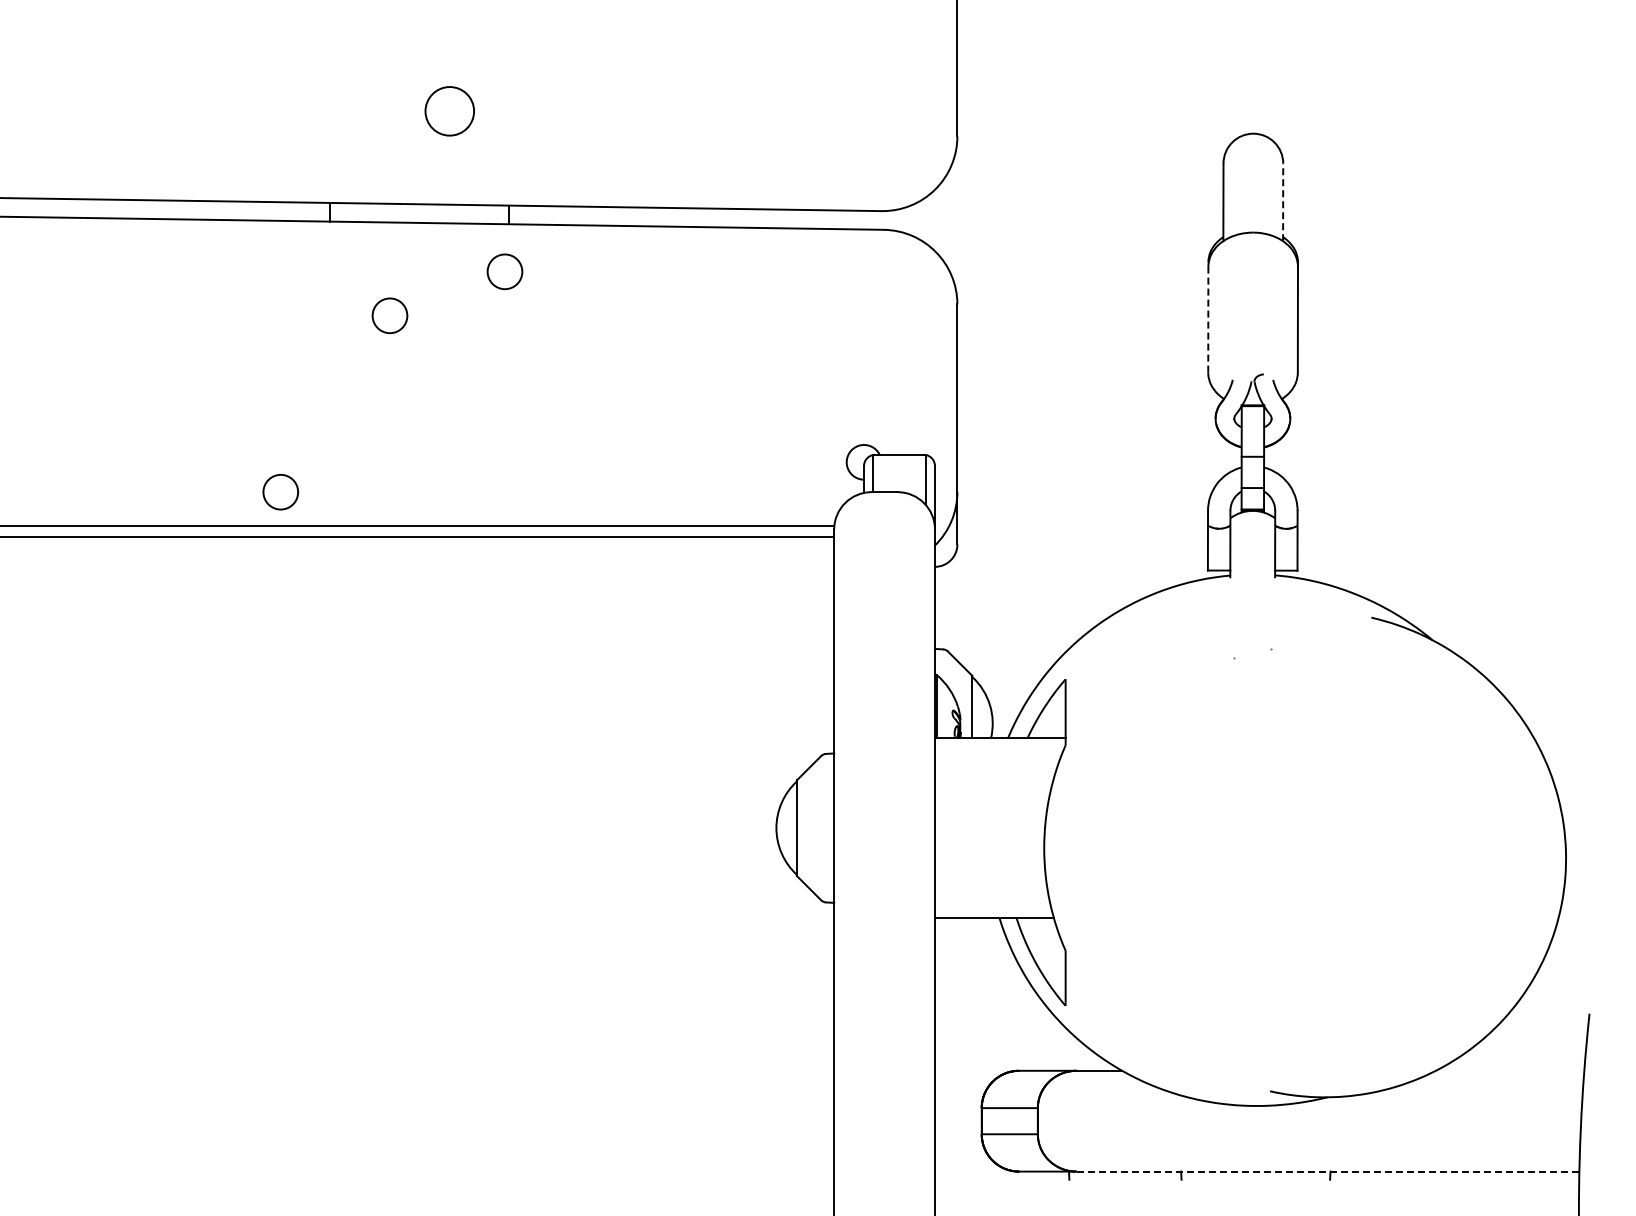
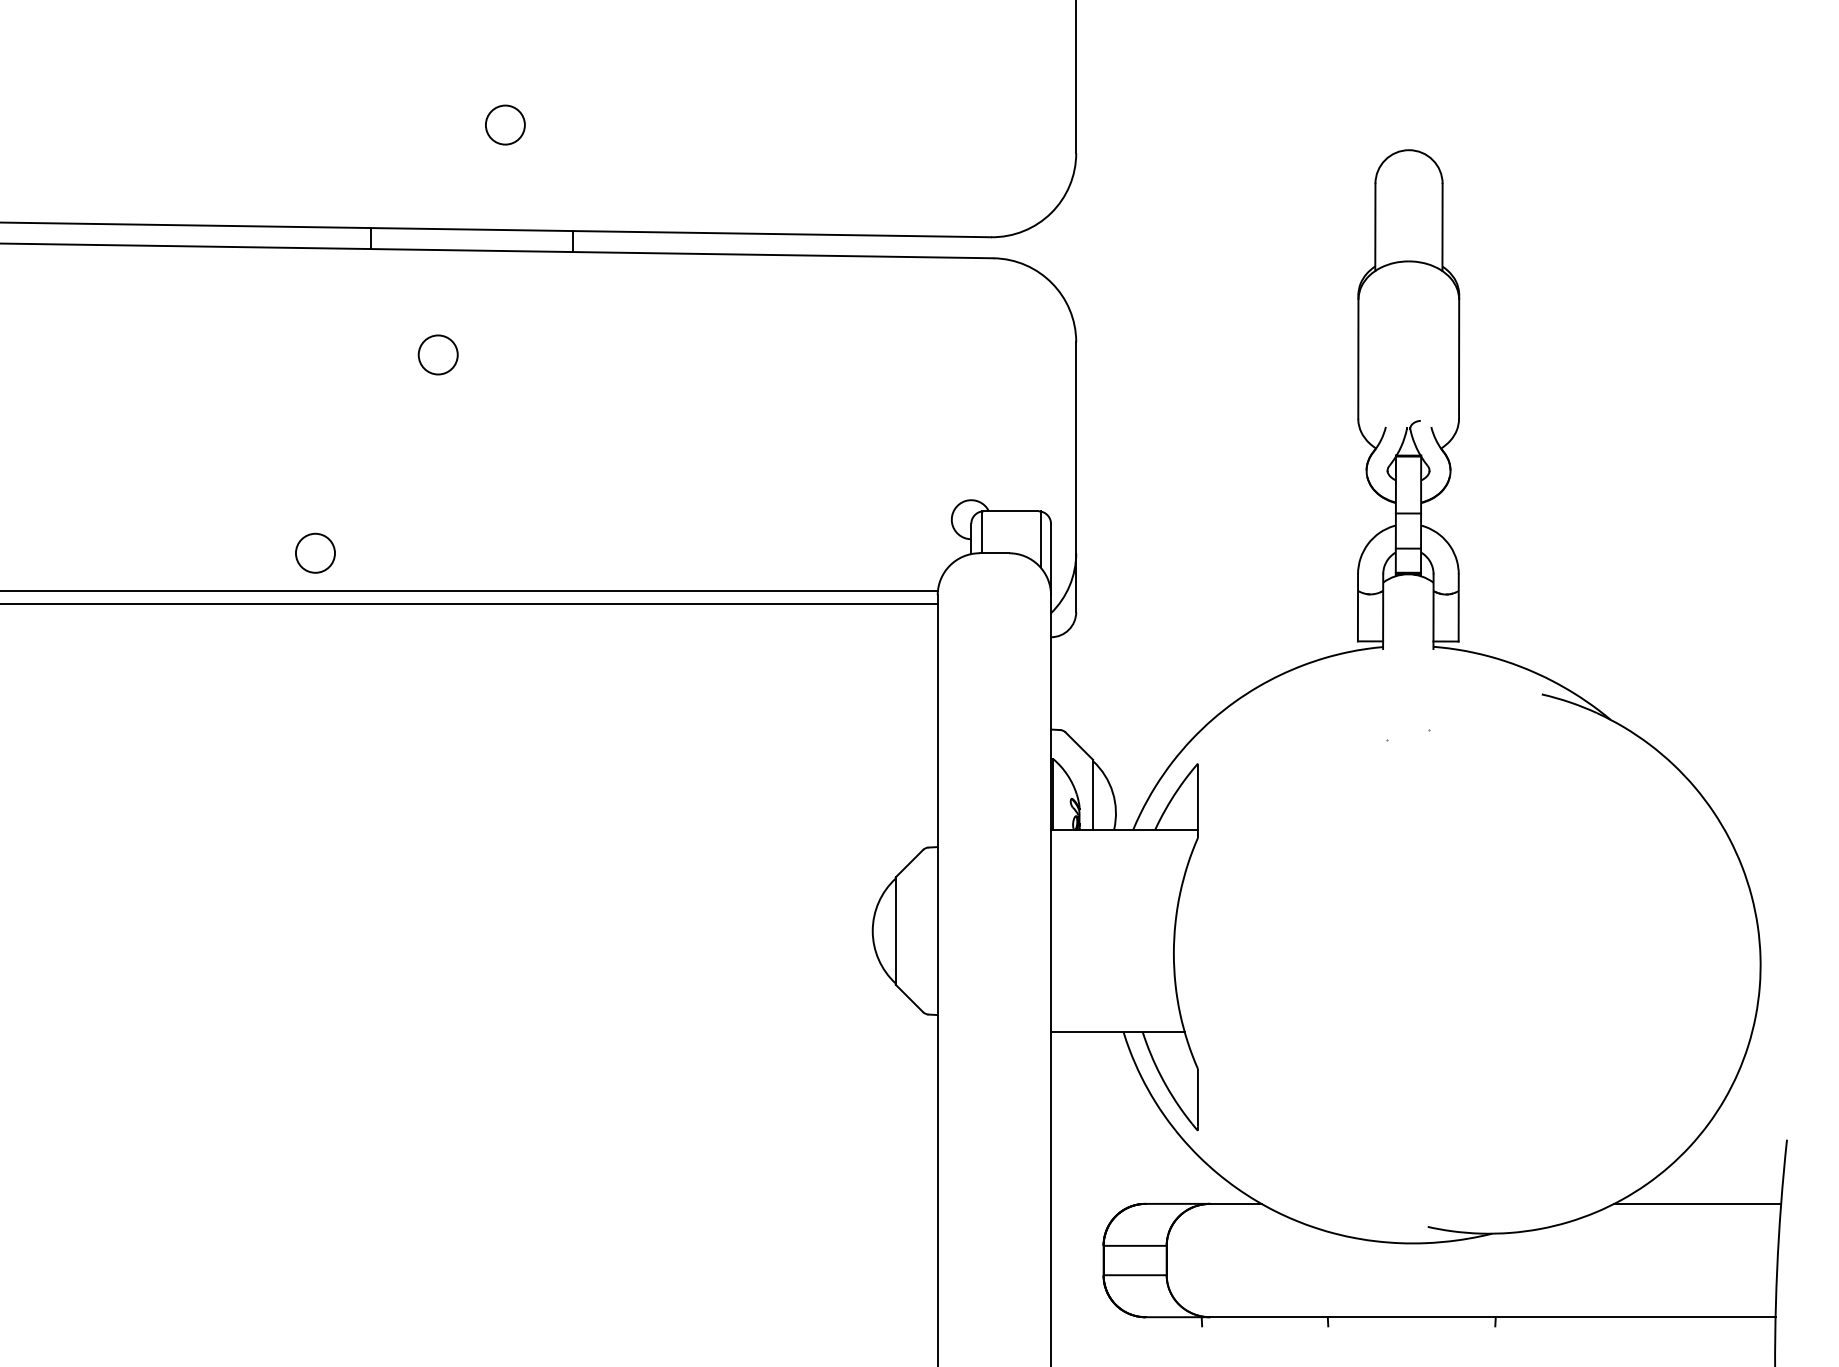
circle: (449, 111) -> (505, 125), size x0.71
line: (1283, 202) -> (1442, 227), dashed -> solid
circle: (504, 271) -> (567, 305), removed
line: (1208, 316) -> (1358, 355), dashed -> solid
line: (1509, 1070) -> (1697, 1203), added
line: (1328, 1171) -> (1493, 1317), dashed -> solid

